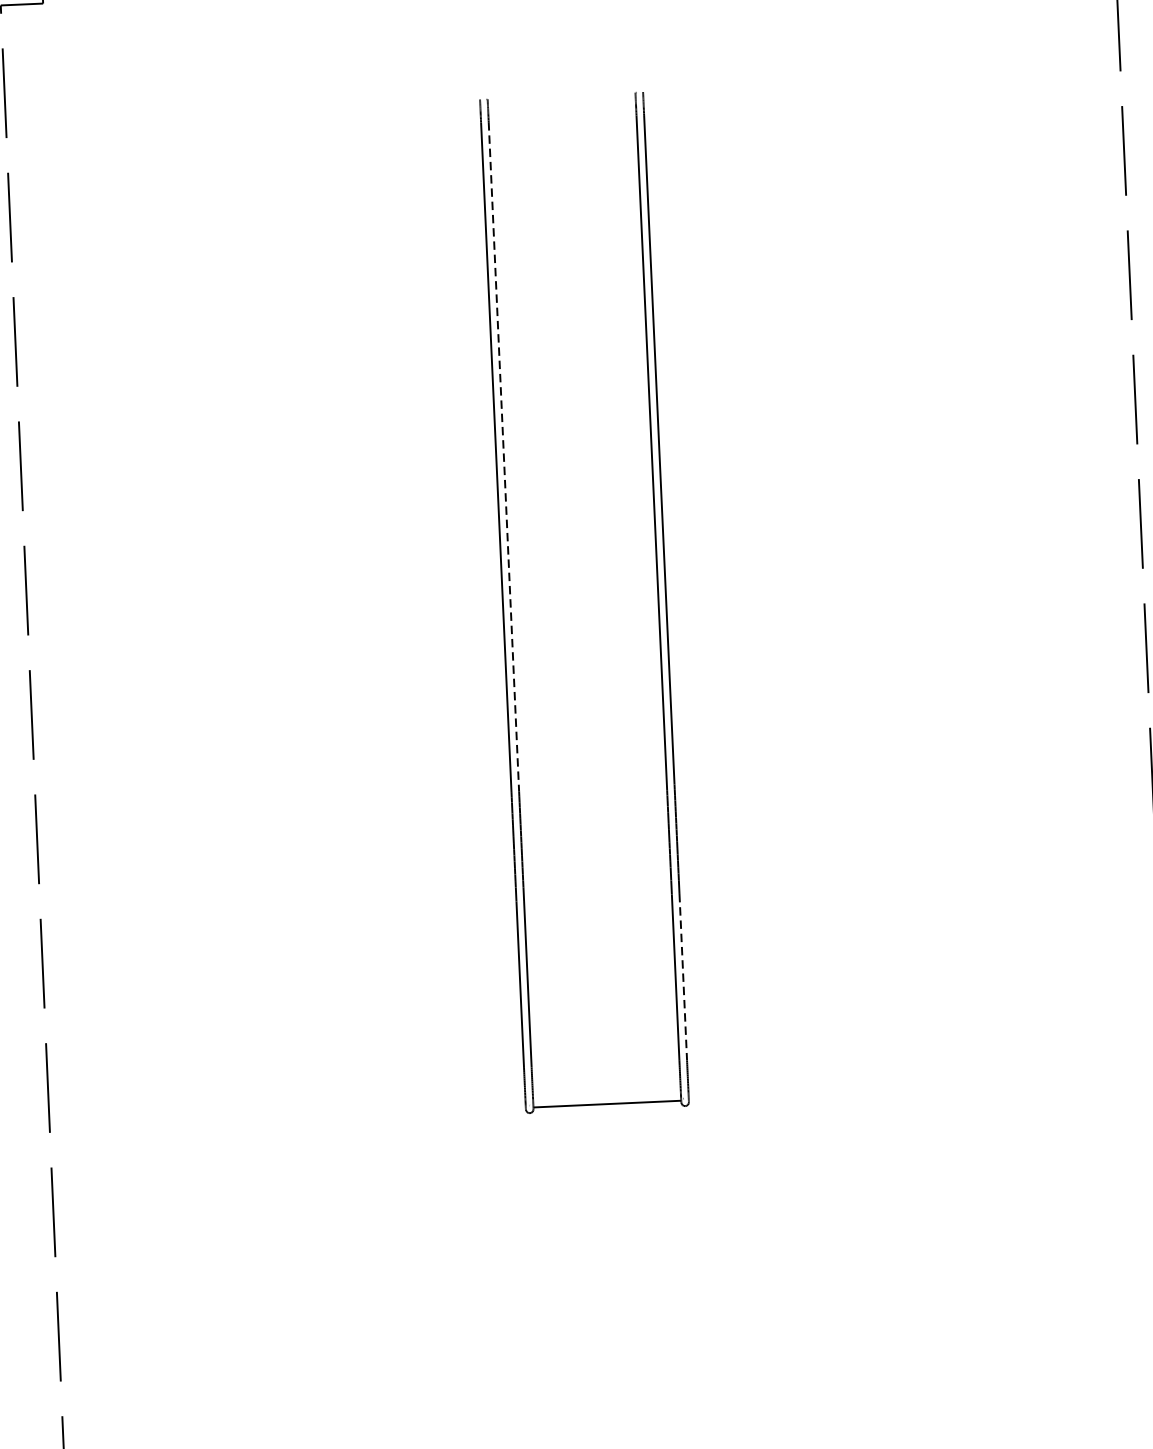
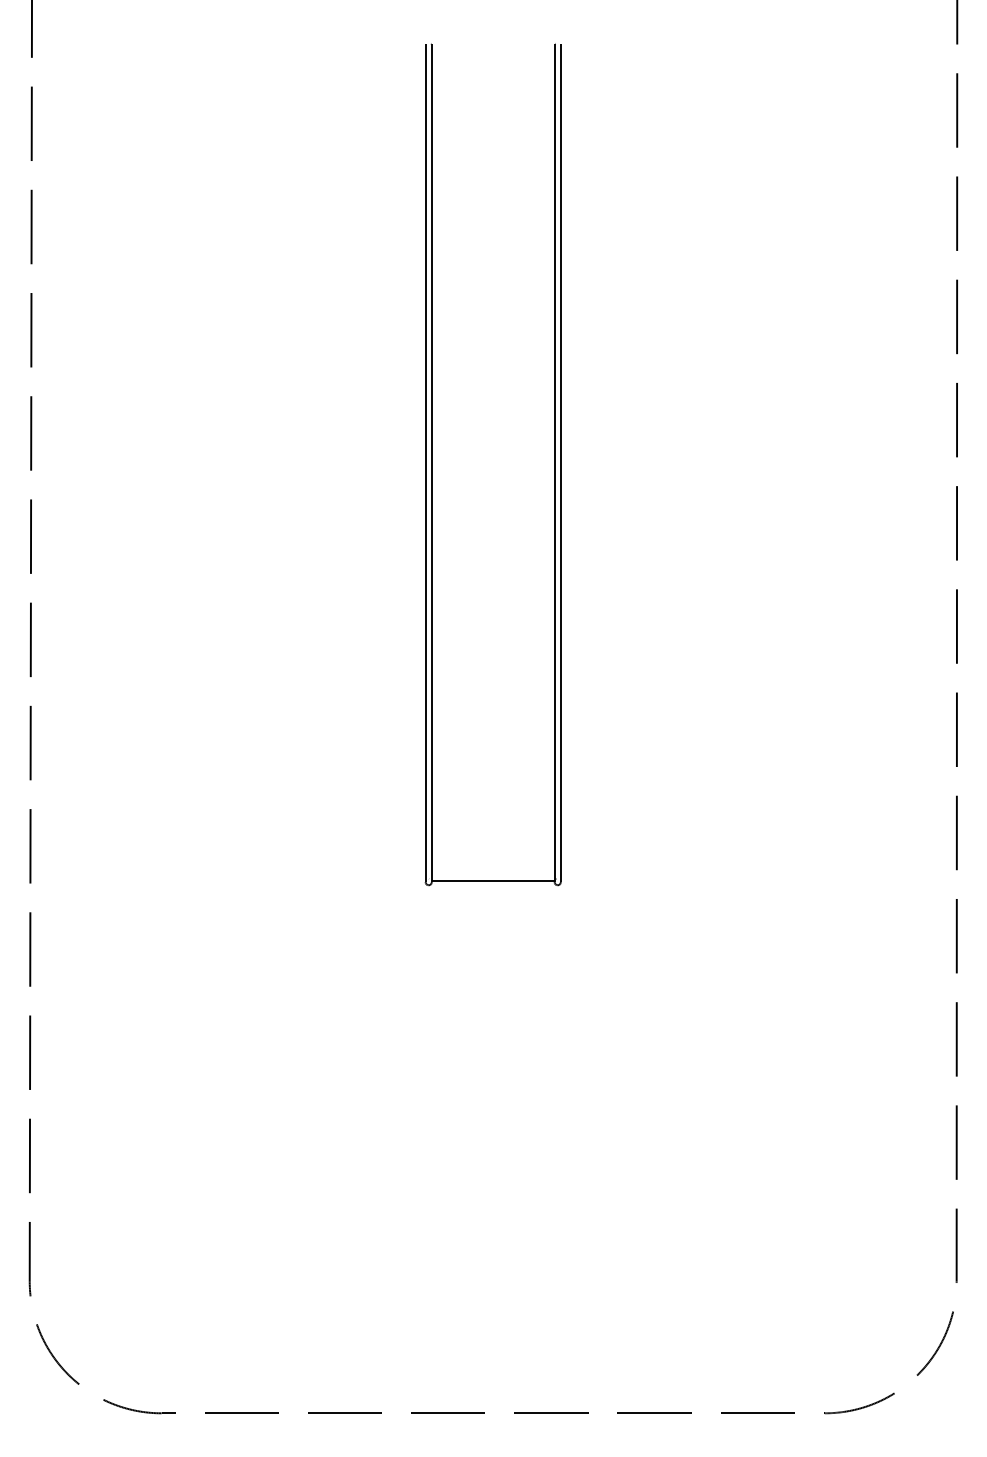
line: (503, 456) -> (431, 340), dashed -> solid
line: (682, 977) -> (560, 778), dashed -> solid

